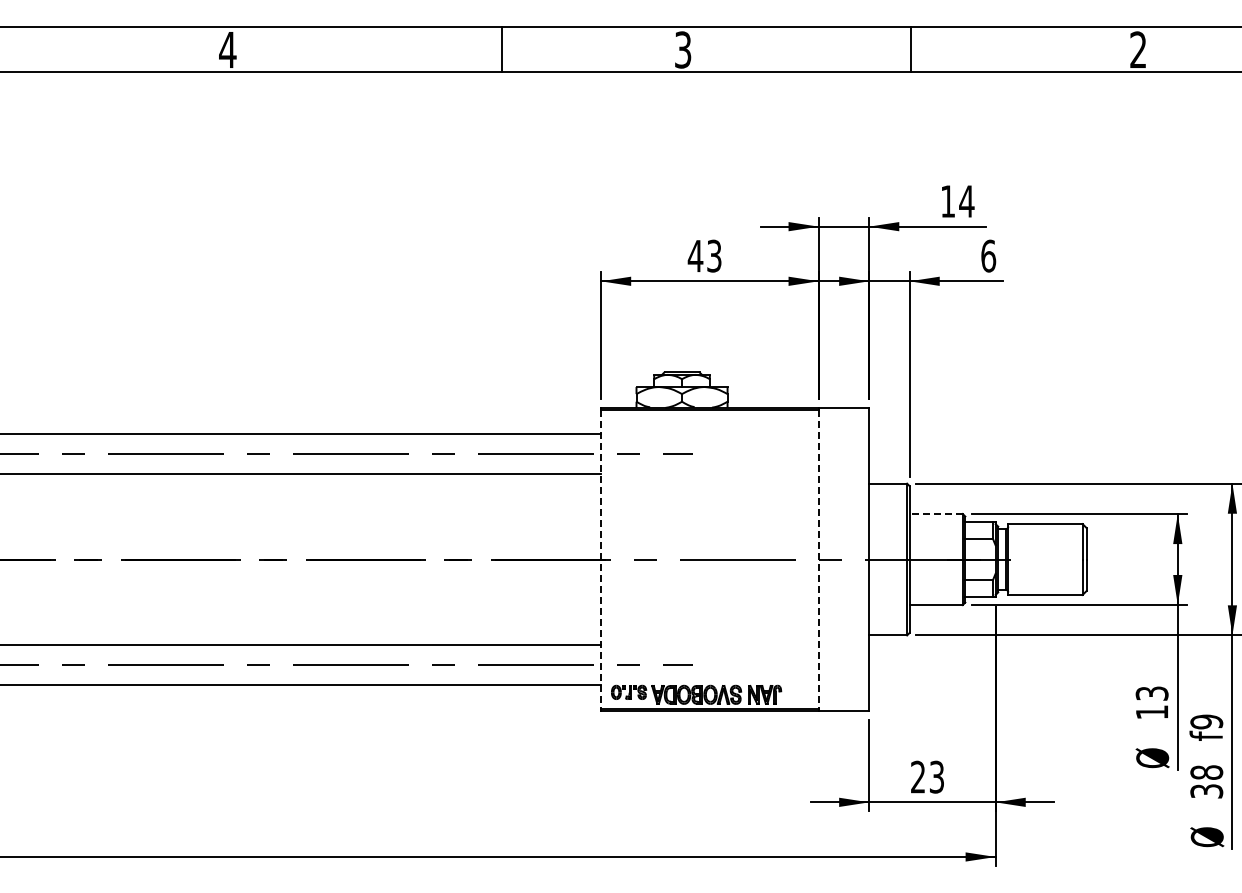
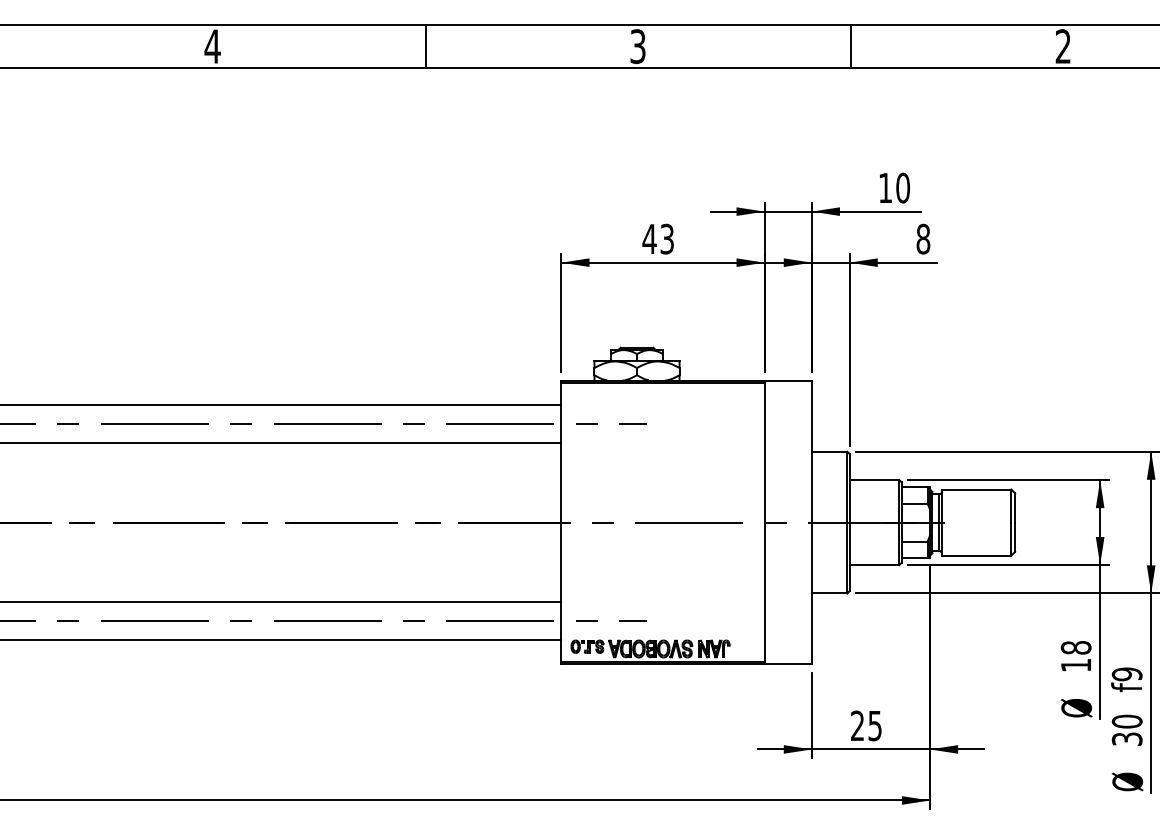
line: (501, 49) -> (425, 46), moved
text: (966, 201) -> (902, 188), 14 -> 10
text: (988, 255) -> (923, 238), 6 -> 8
line: (936, 514) -> (874, 480), dashed -> solid
line: (601, 560) -> (561, 523), dashed -> solid
line: (818, 560) -> (764, 523), dashed -> solid
text: (1151, 693) -> (1075, 647), 13 -> 18
text: (1206, 772) -> (1126, 721), 38 -> 30
text: (936, 776) -> (874, 725), 23 -> 25

